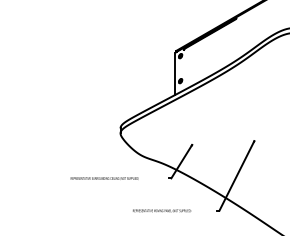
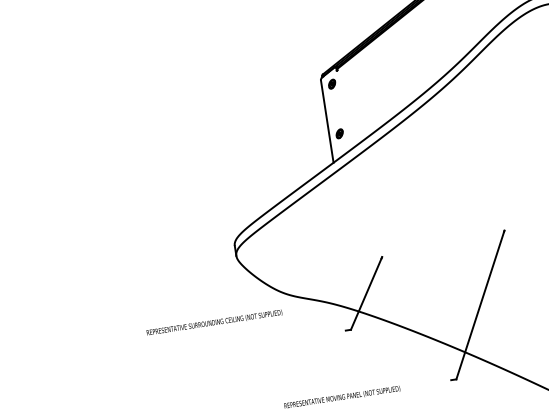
text: (104, 178) -> (213, 322), moved

